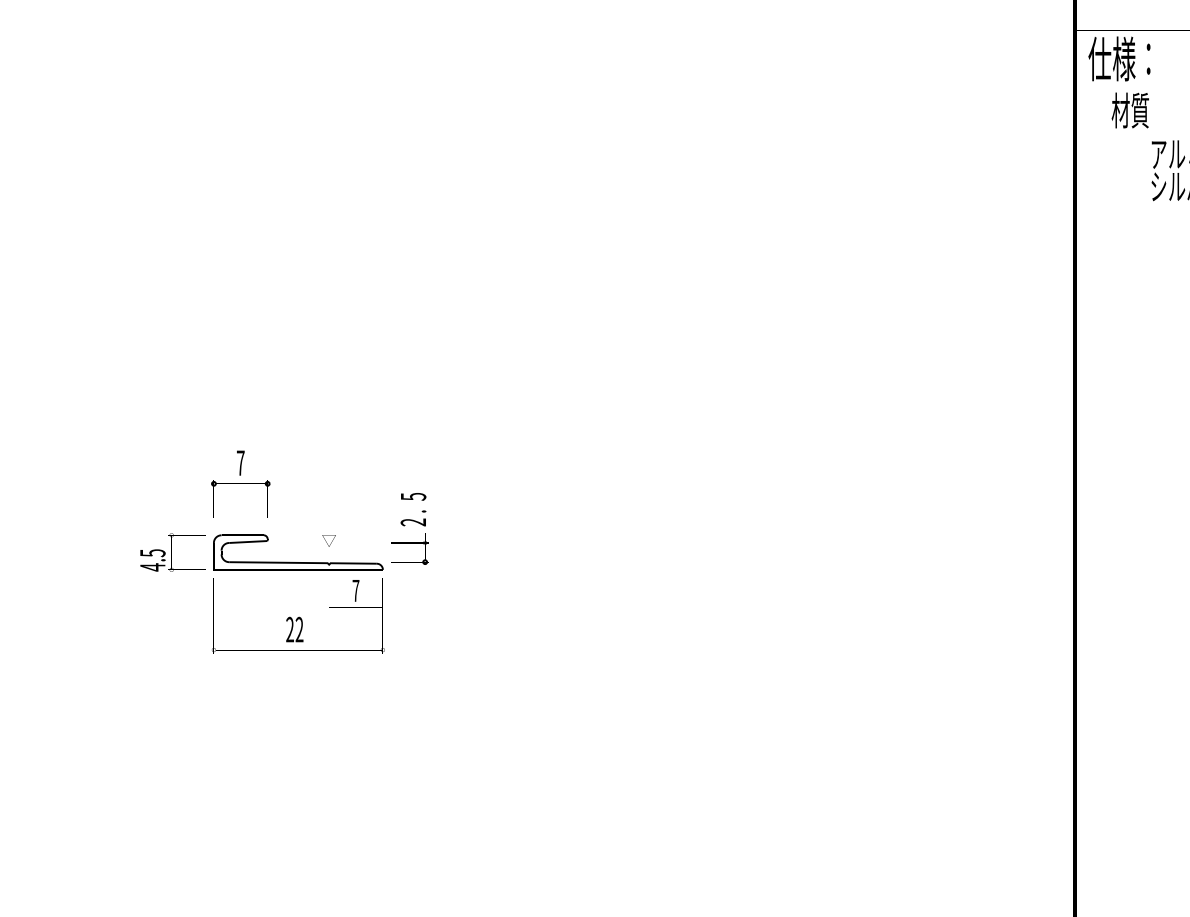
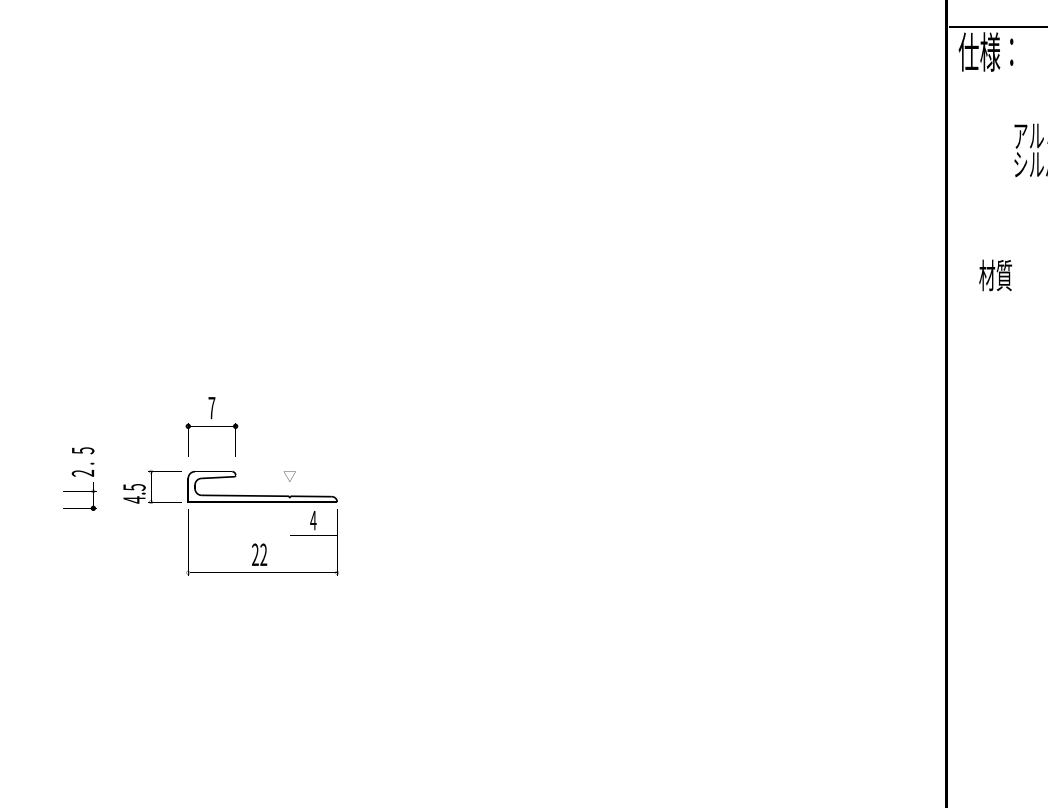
text: (1130, 110) -> (995, 275), moved
part: (409, 528) -> (79, 478), moved
text: (356, 590) -> (313, 520), 7 -> 4

